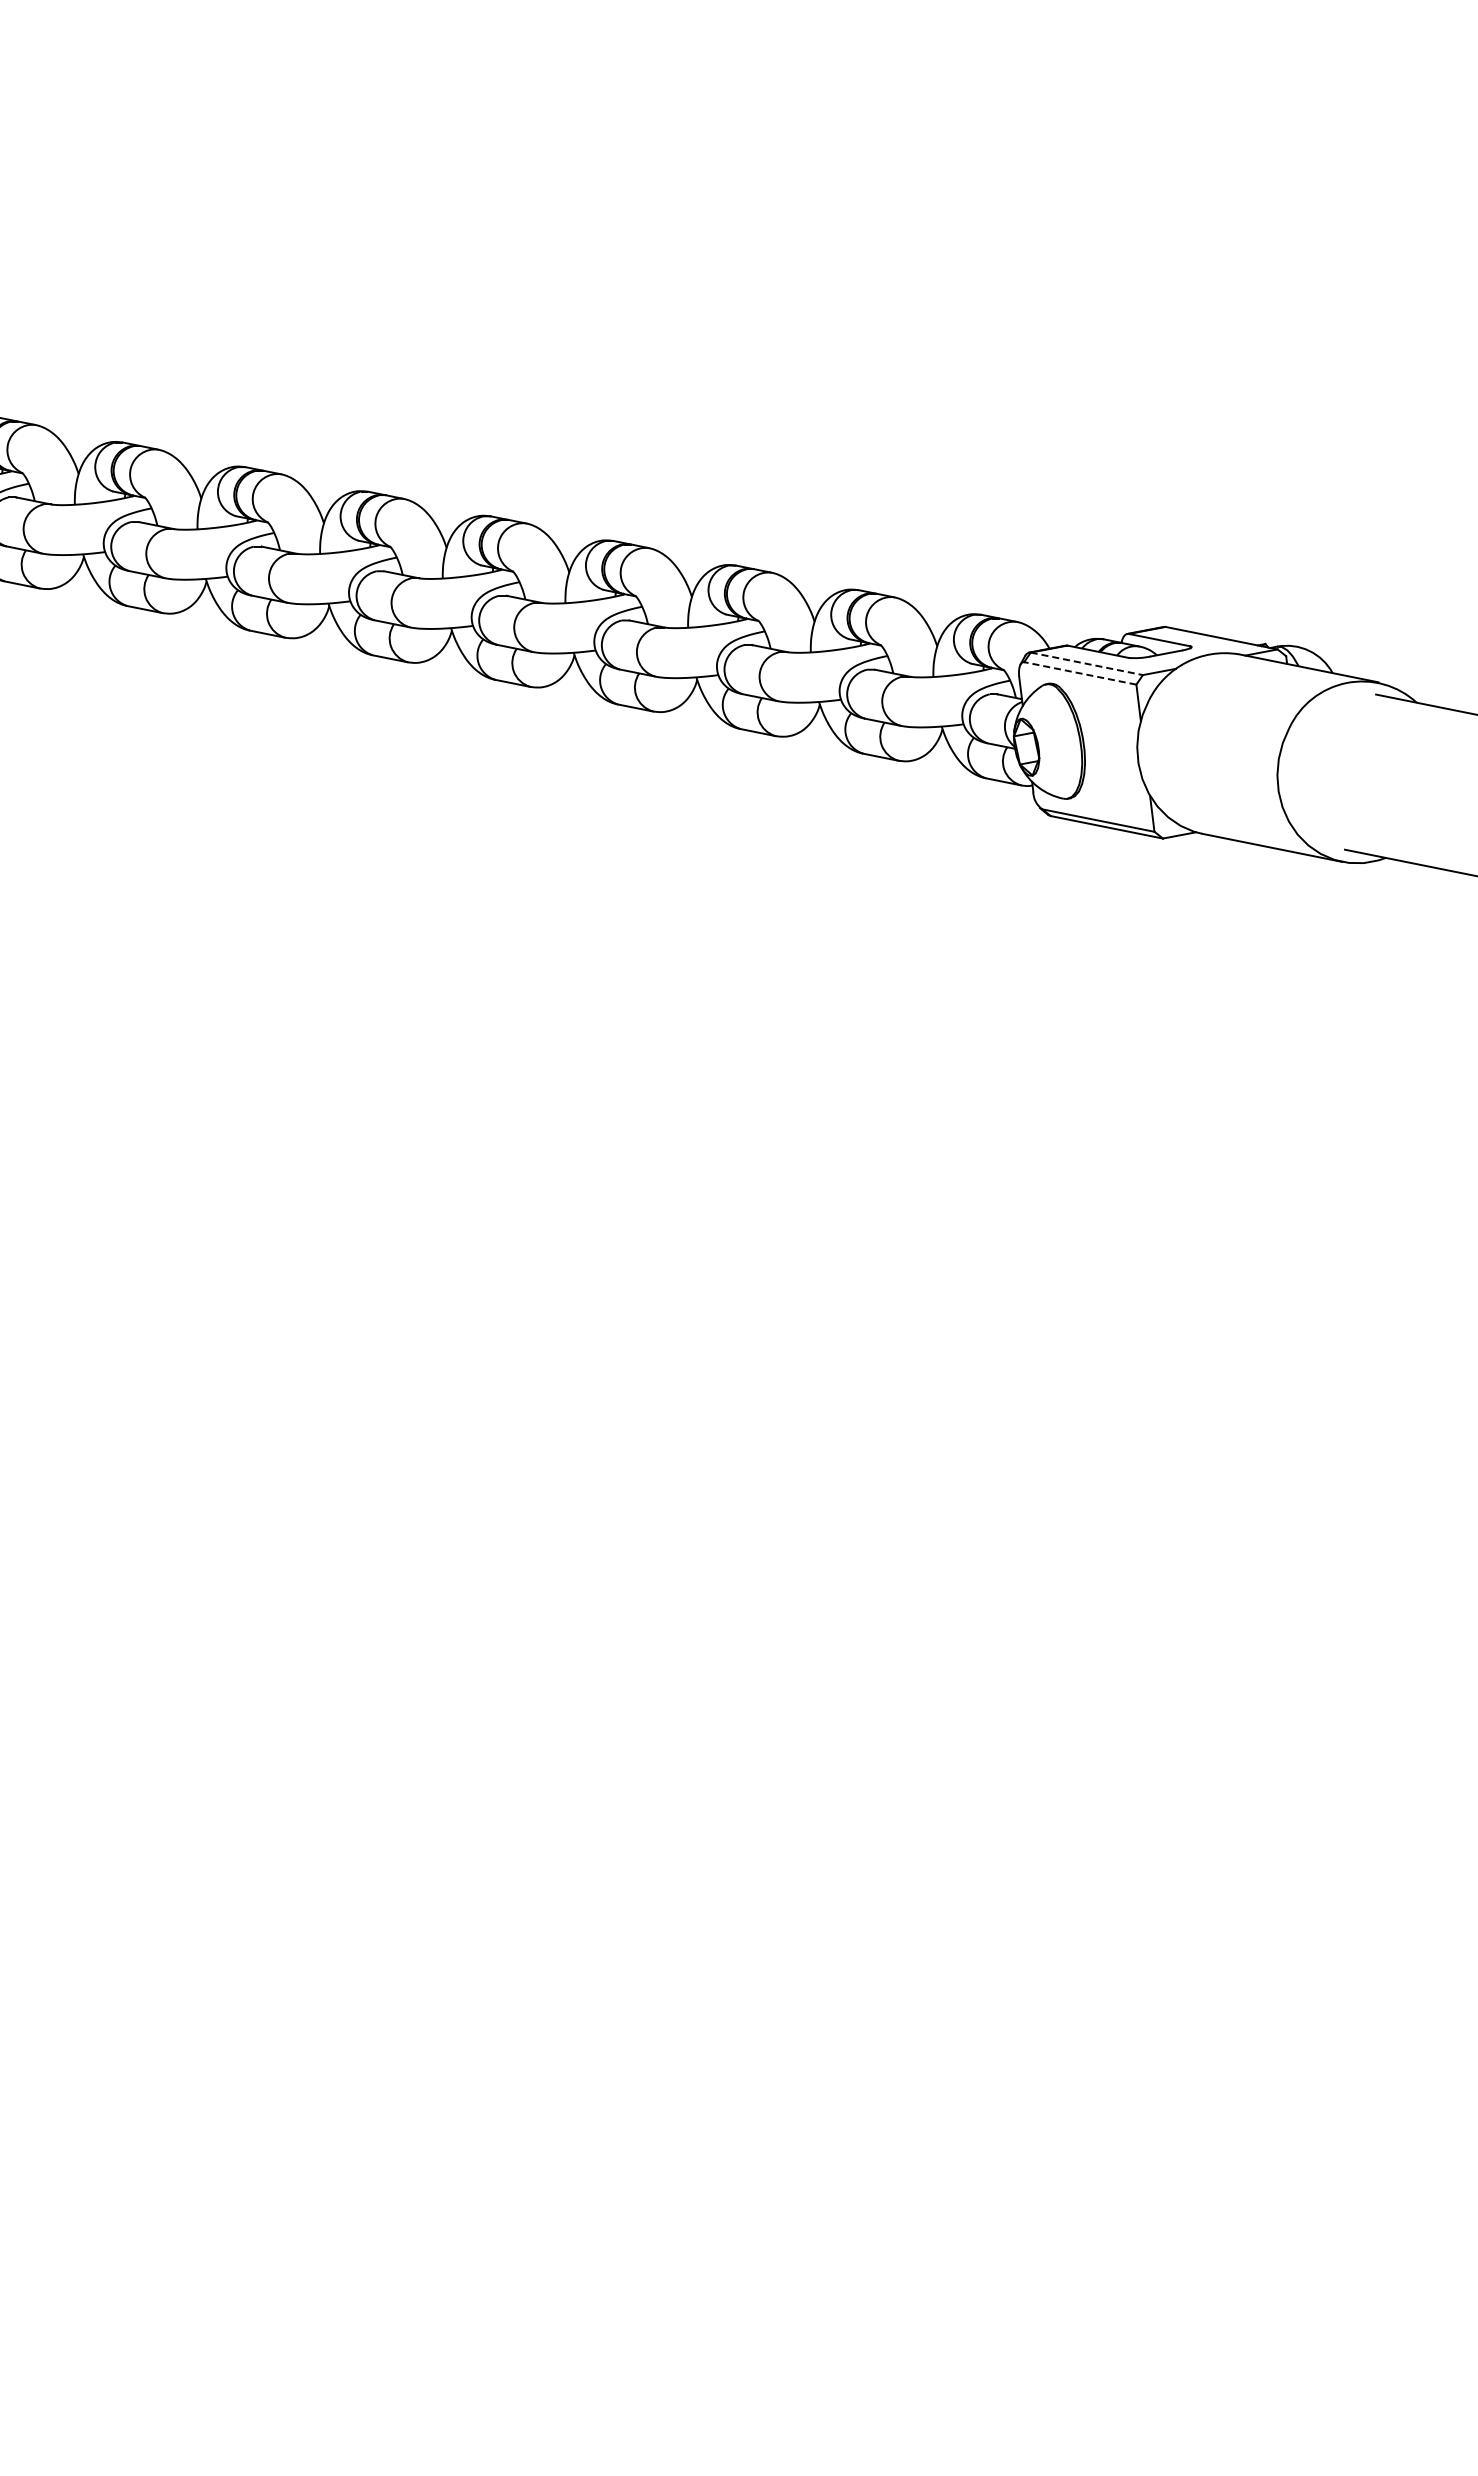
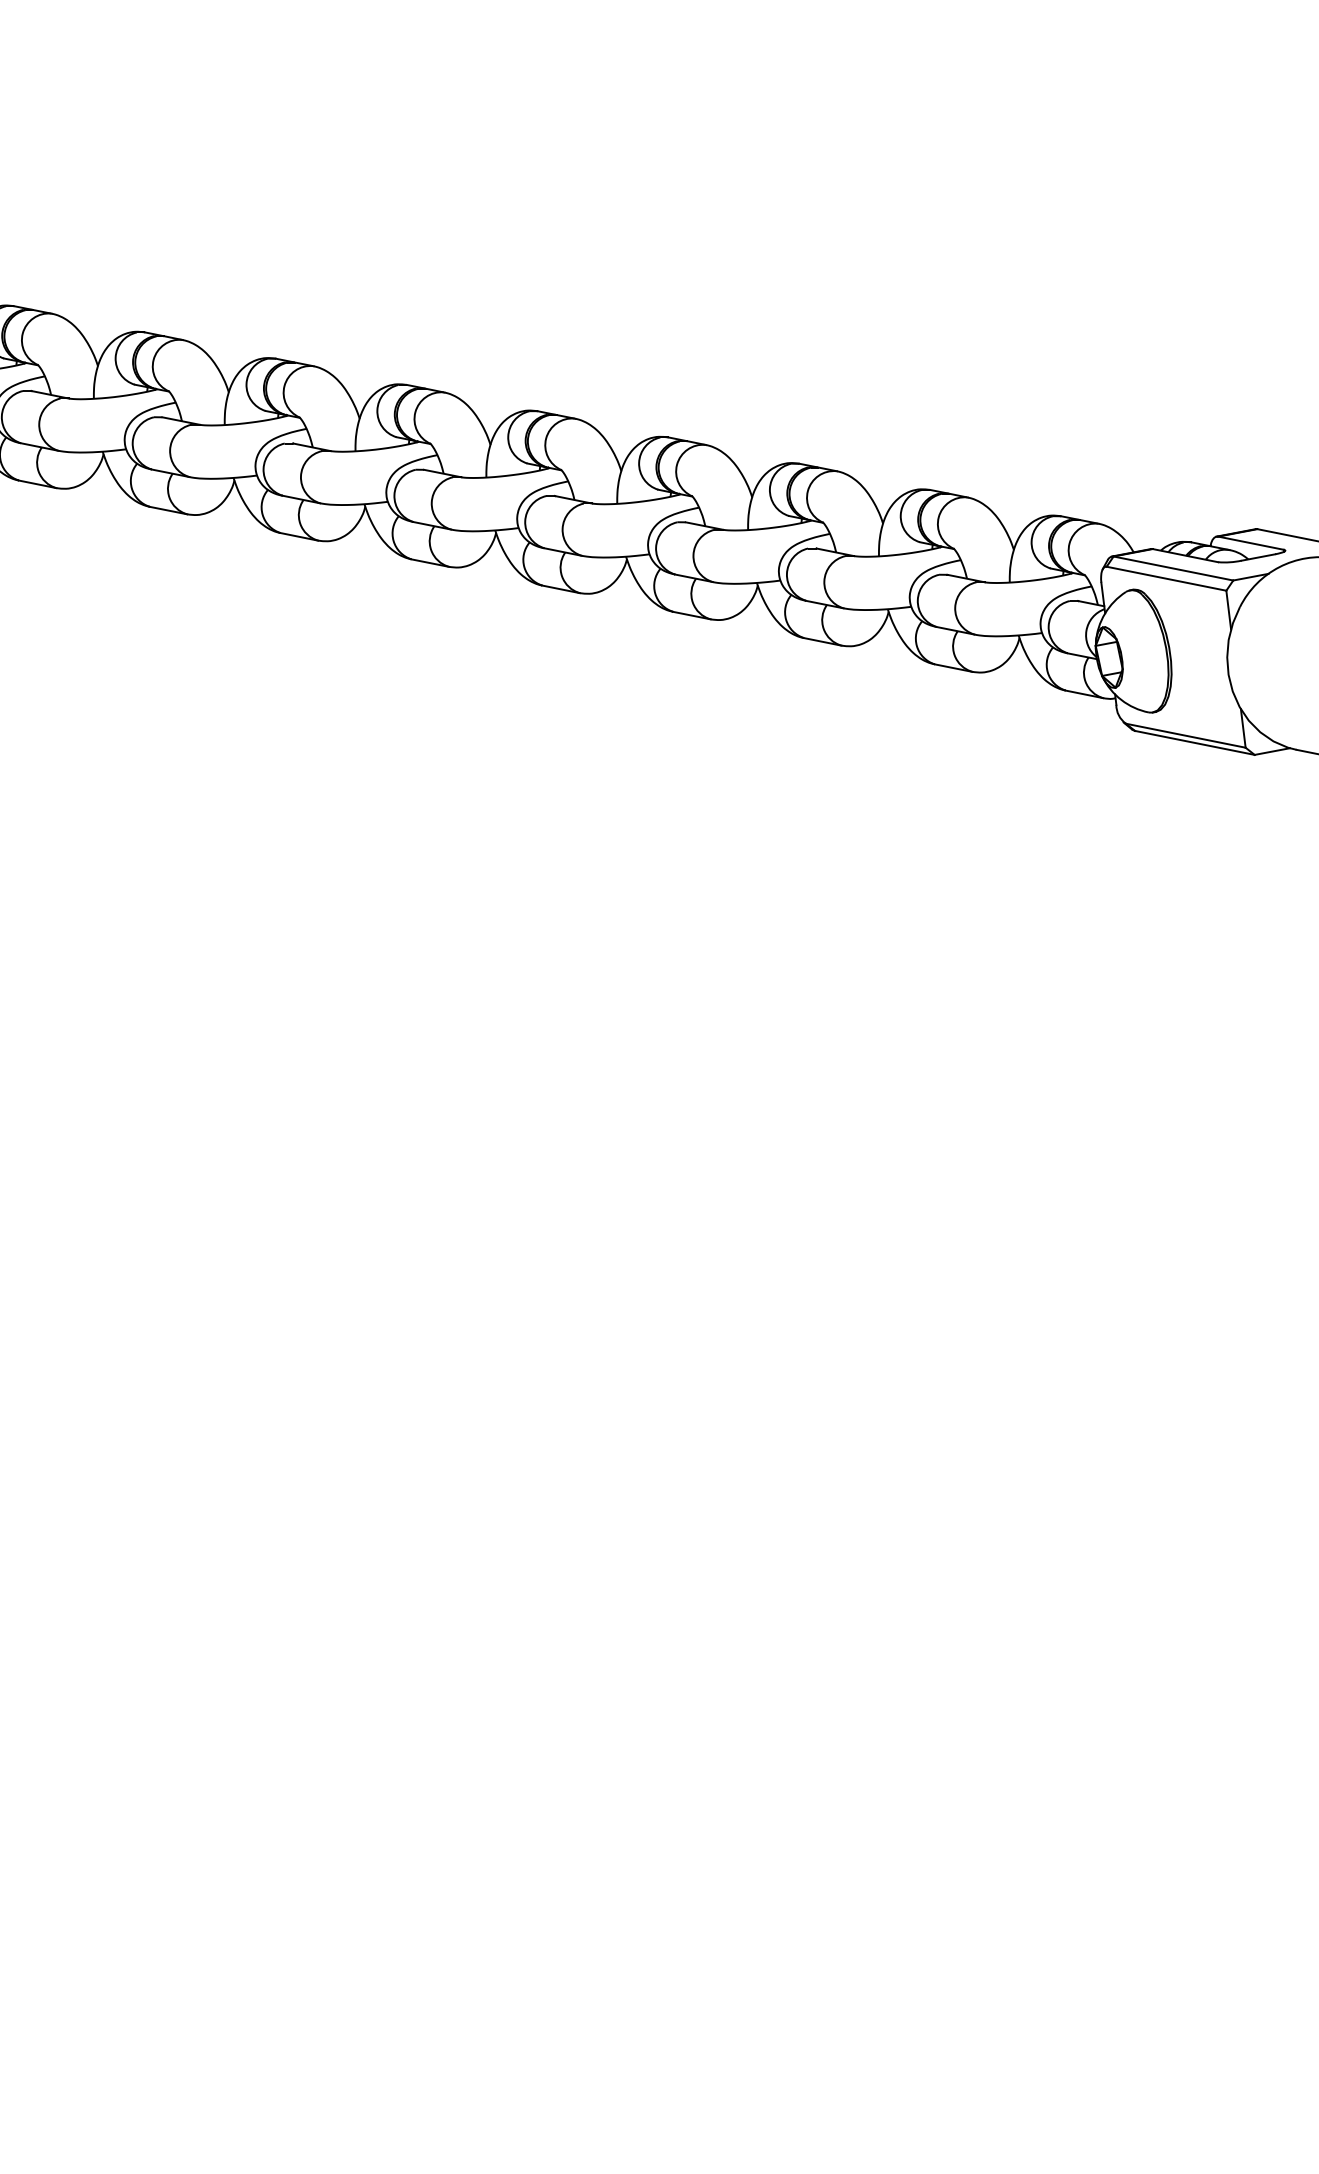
line: (1087, 663) -> (1174, 568), dashed -> solid
line: (1079, 673) -> (1165, 578), dashed -> solid

